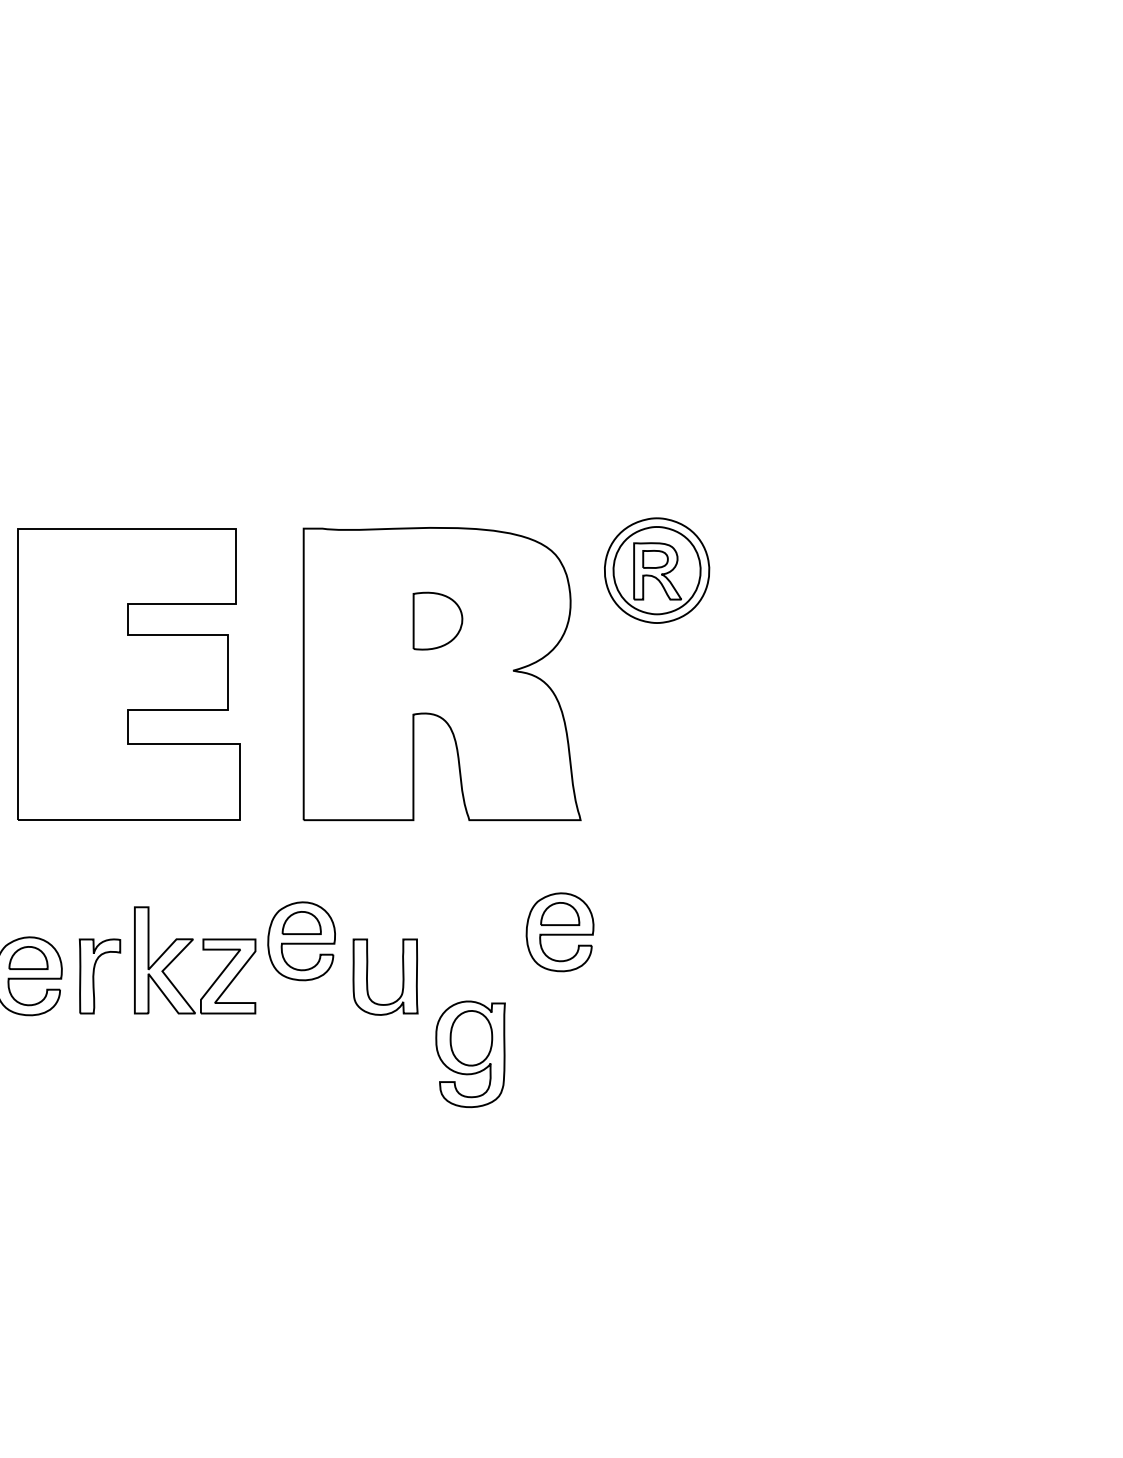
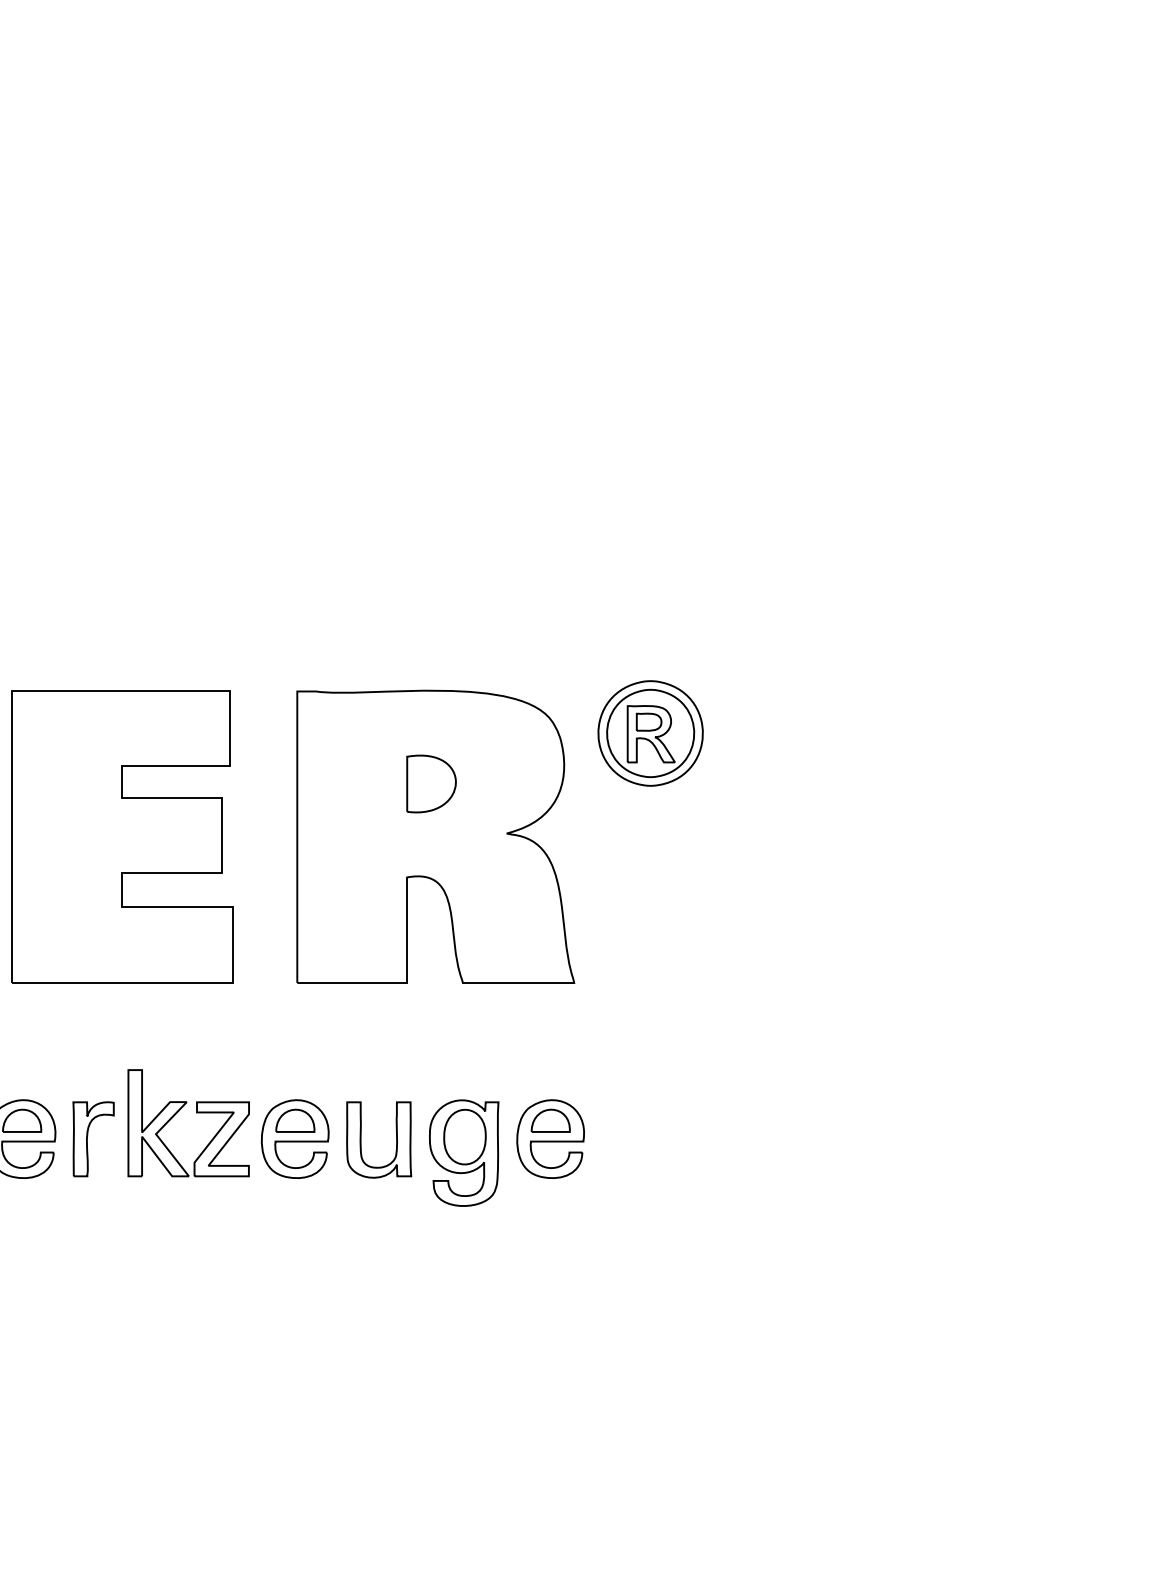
part: (559, 931) -> (550, 1138), moved
part: (300, 940) -> (294, 1138), moved
part: (470, 1053) -> (464, 1152), moved

